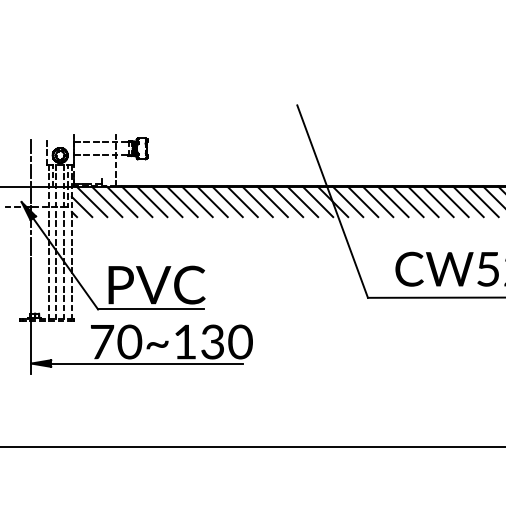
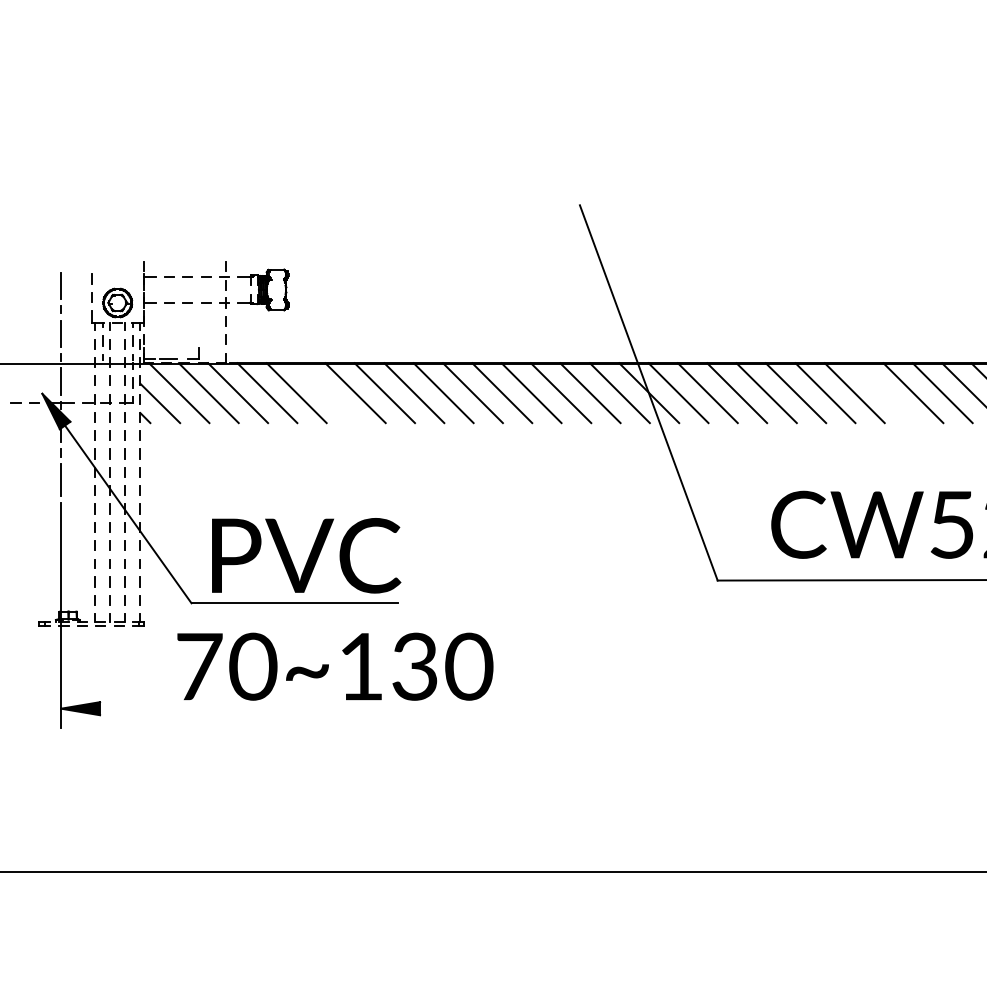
line: (166, 201) -> (324, 392), removed
line: (452, 201) -> (882, 392), removed
line: (146, 363) -> (285, 708), removed

